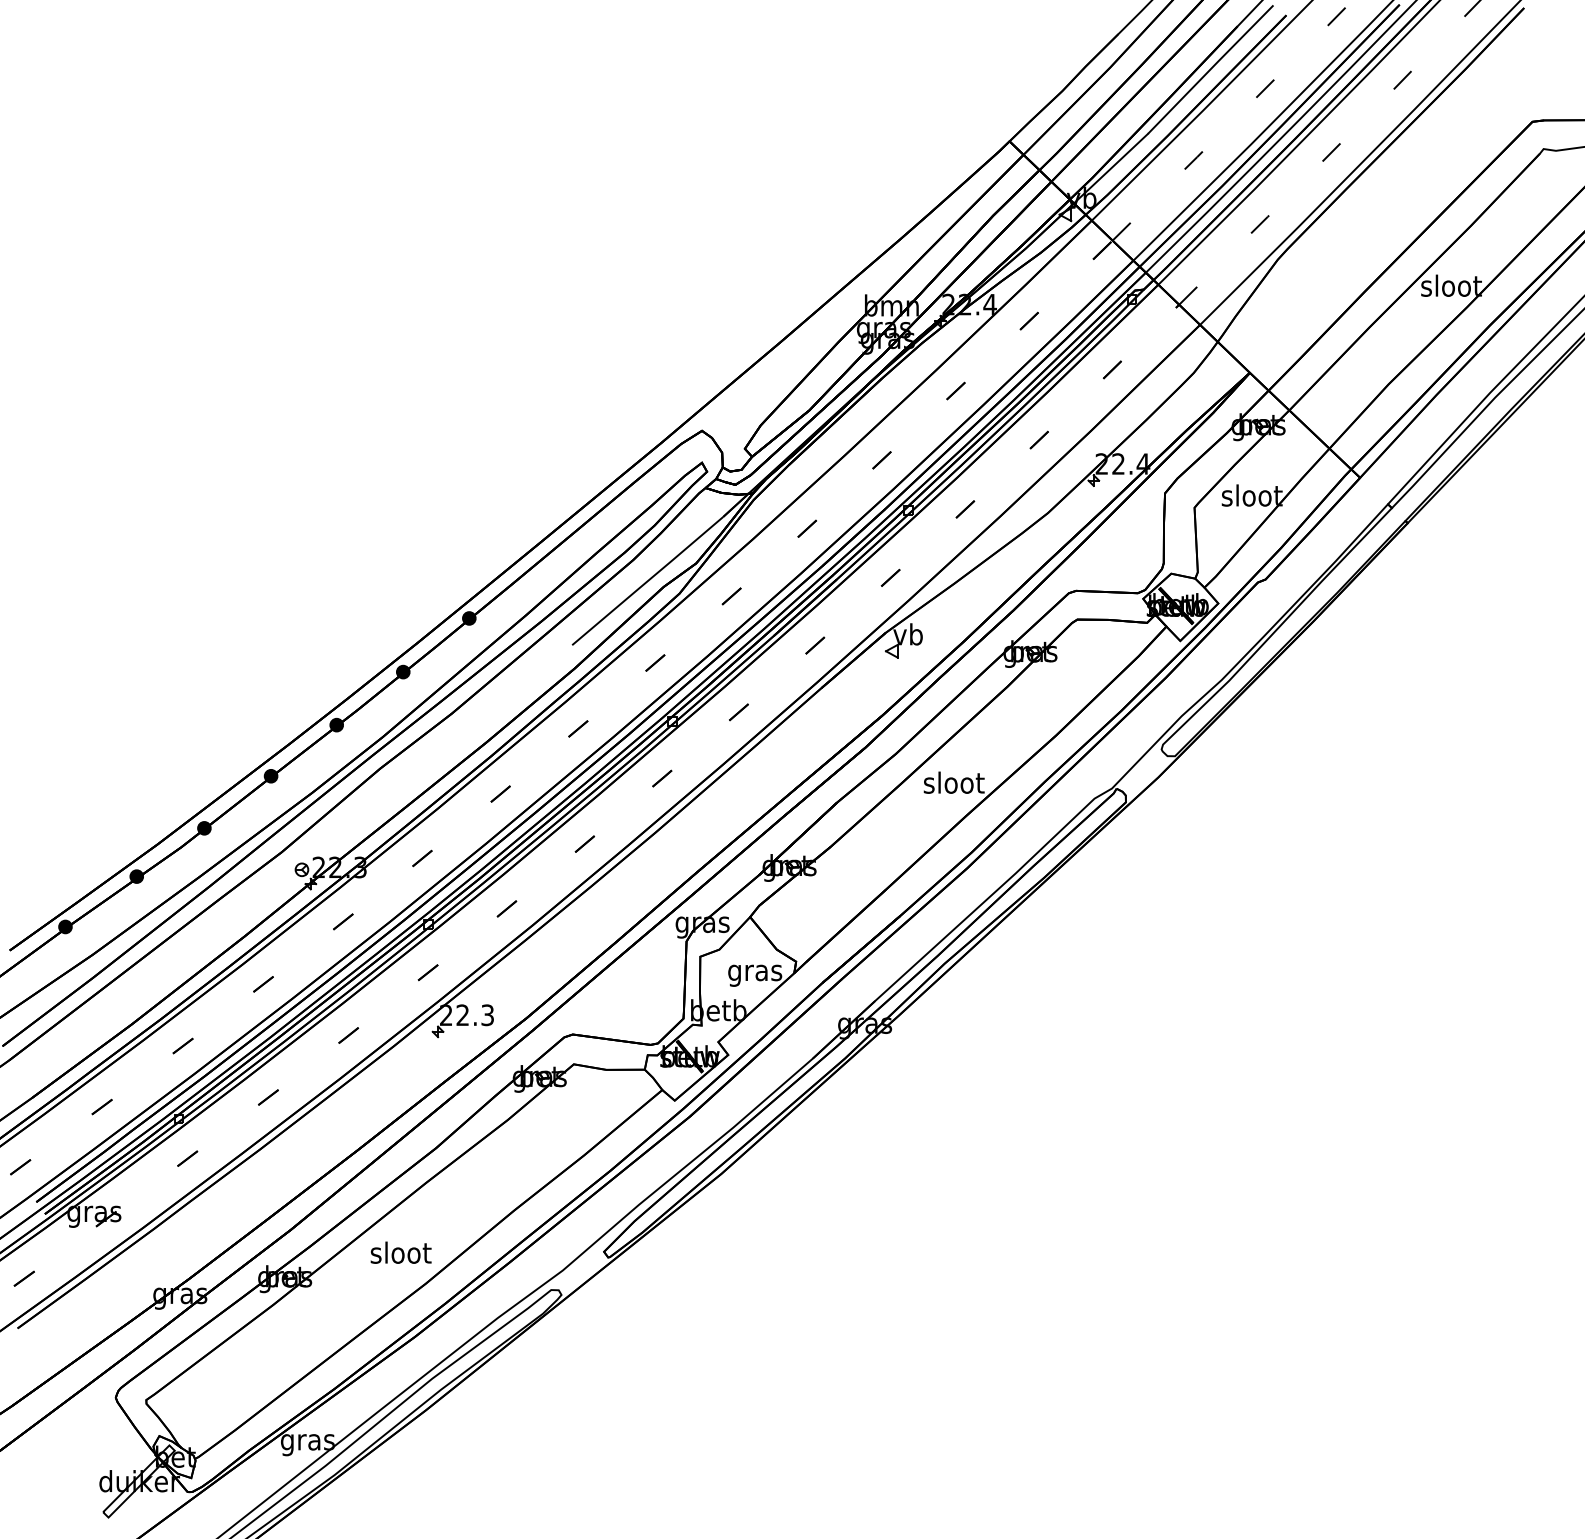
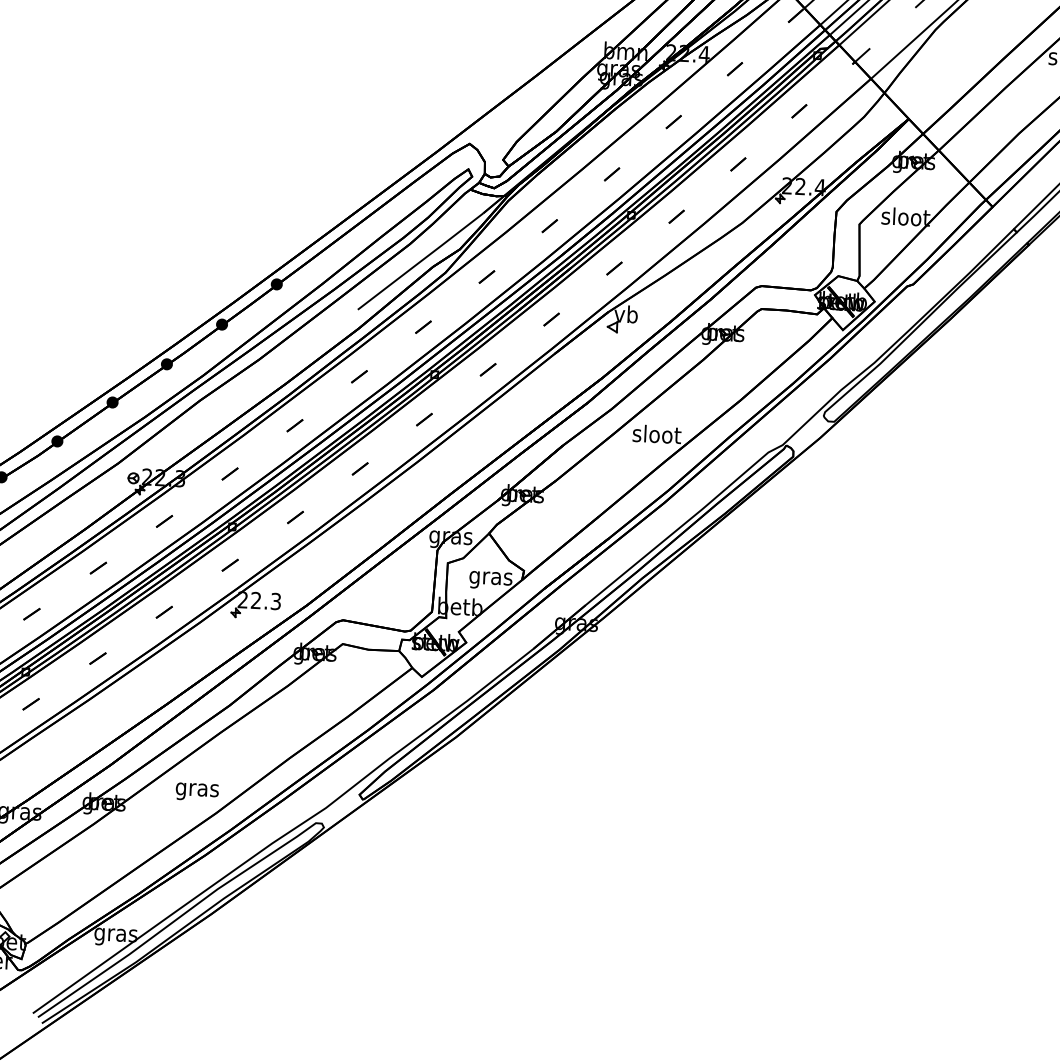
text: (400, 1255) -> (197, 789), sloot -> gras

